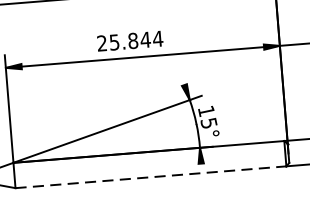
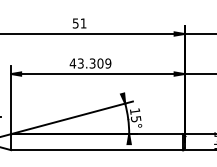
text: (129, 41) -> (90, 63), 25.844 -> 43.309
line: (150, 177) -> (96, 150), dashed -> solid

